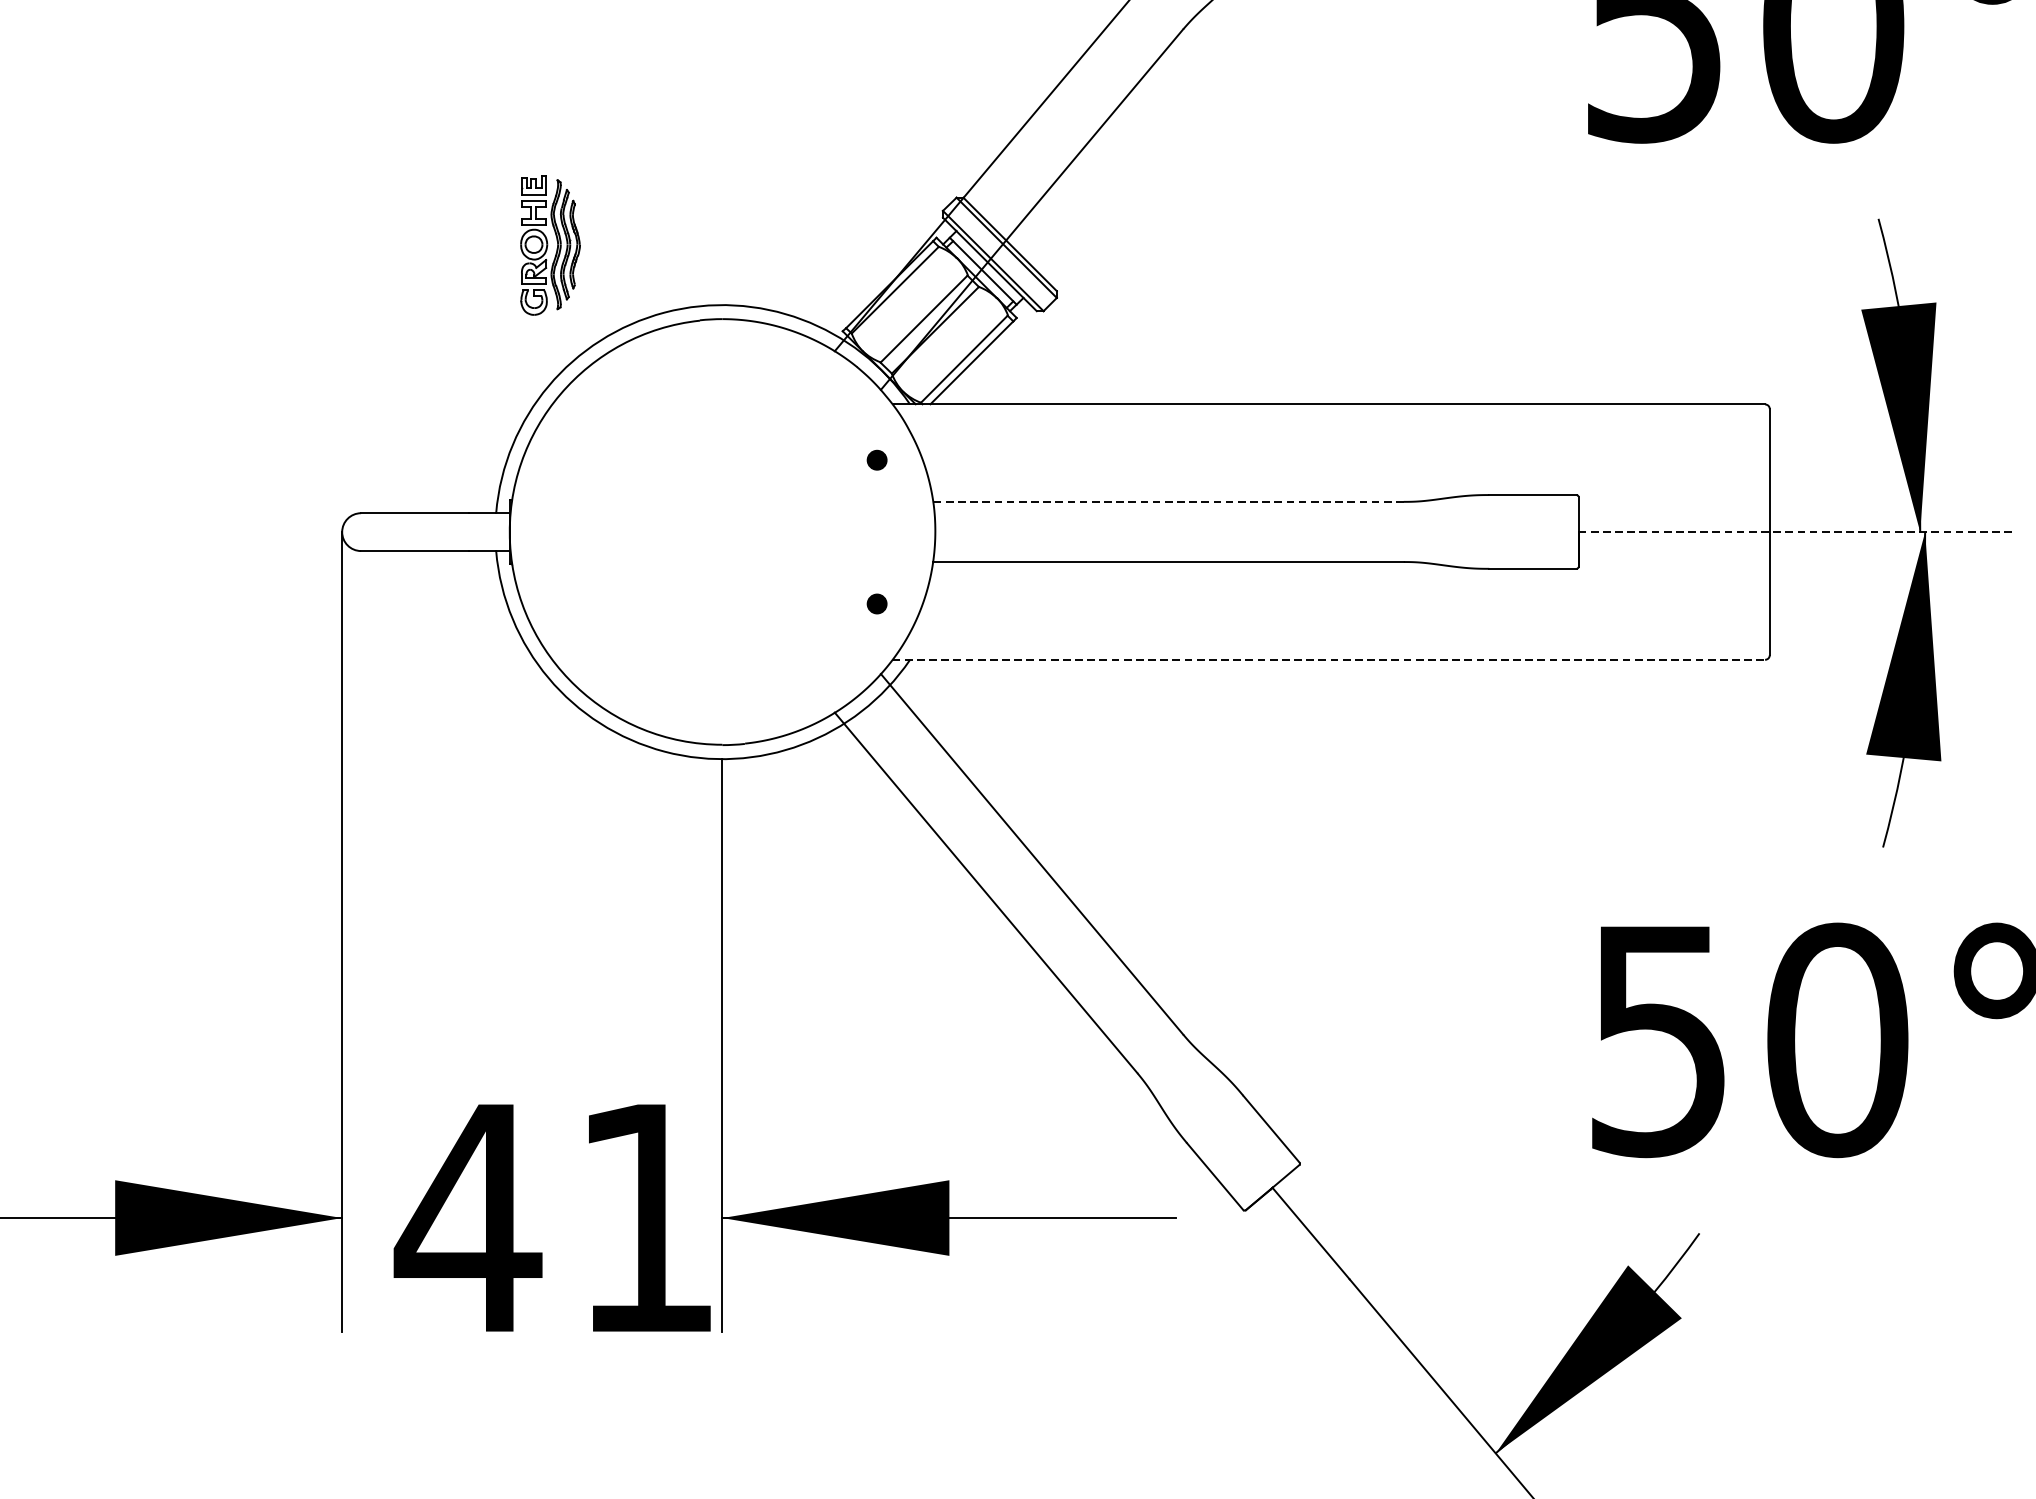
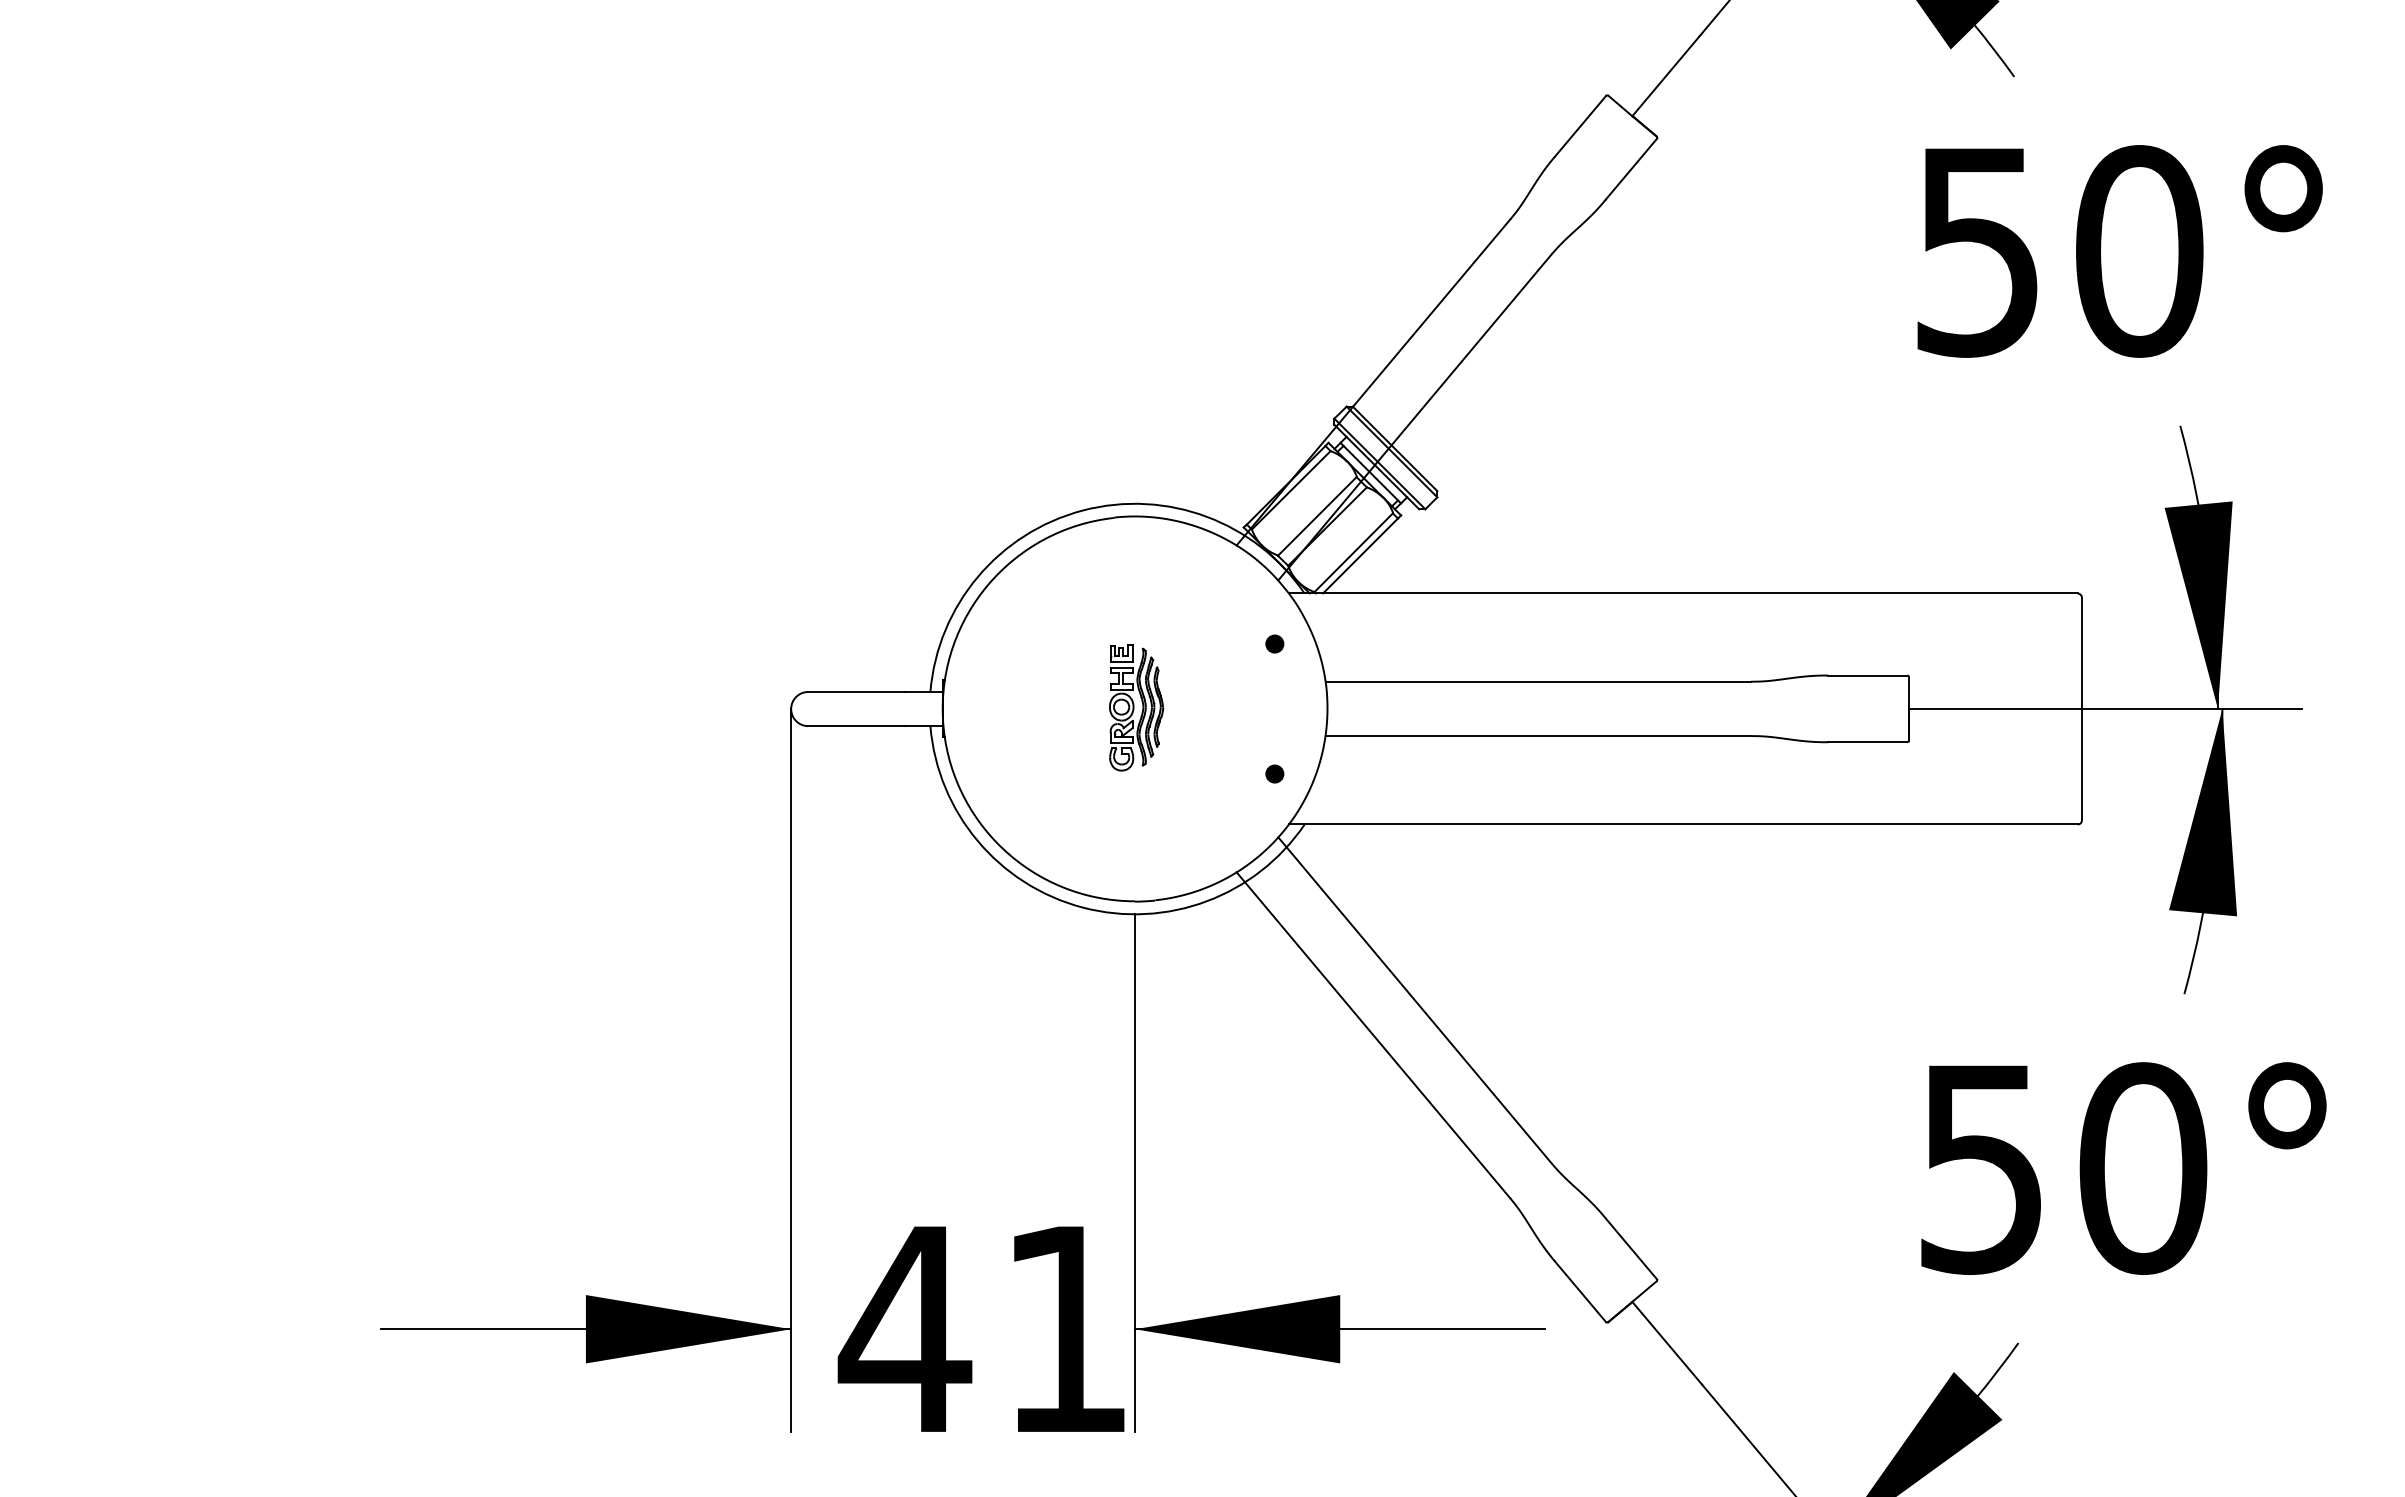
part: (550, 245) -> (1136, 707), moved
line: (1168, 501) -> (1538, 681), dashed -> solid
line: (1795, 532) -> (2105, 709), dashed -> solid
line: (1329, 659) -> (1683, 824), dashed -> solid

